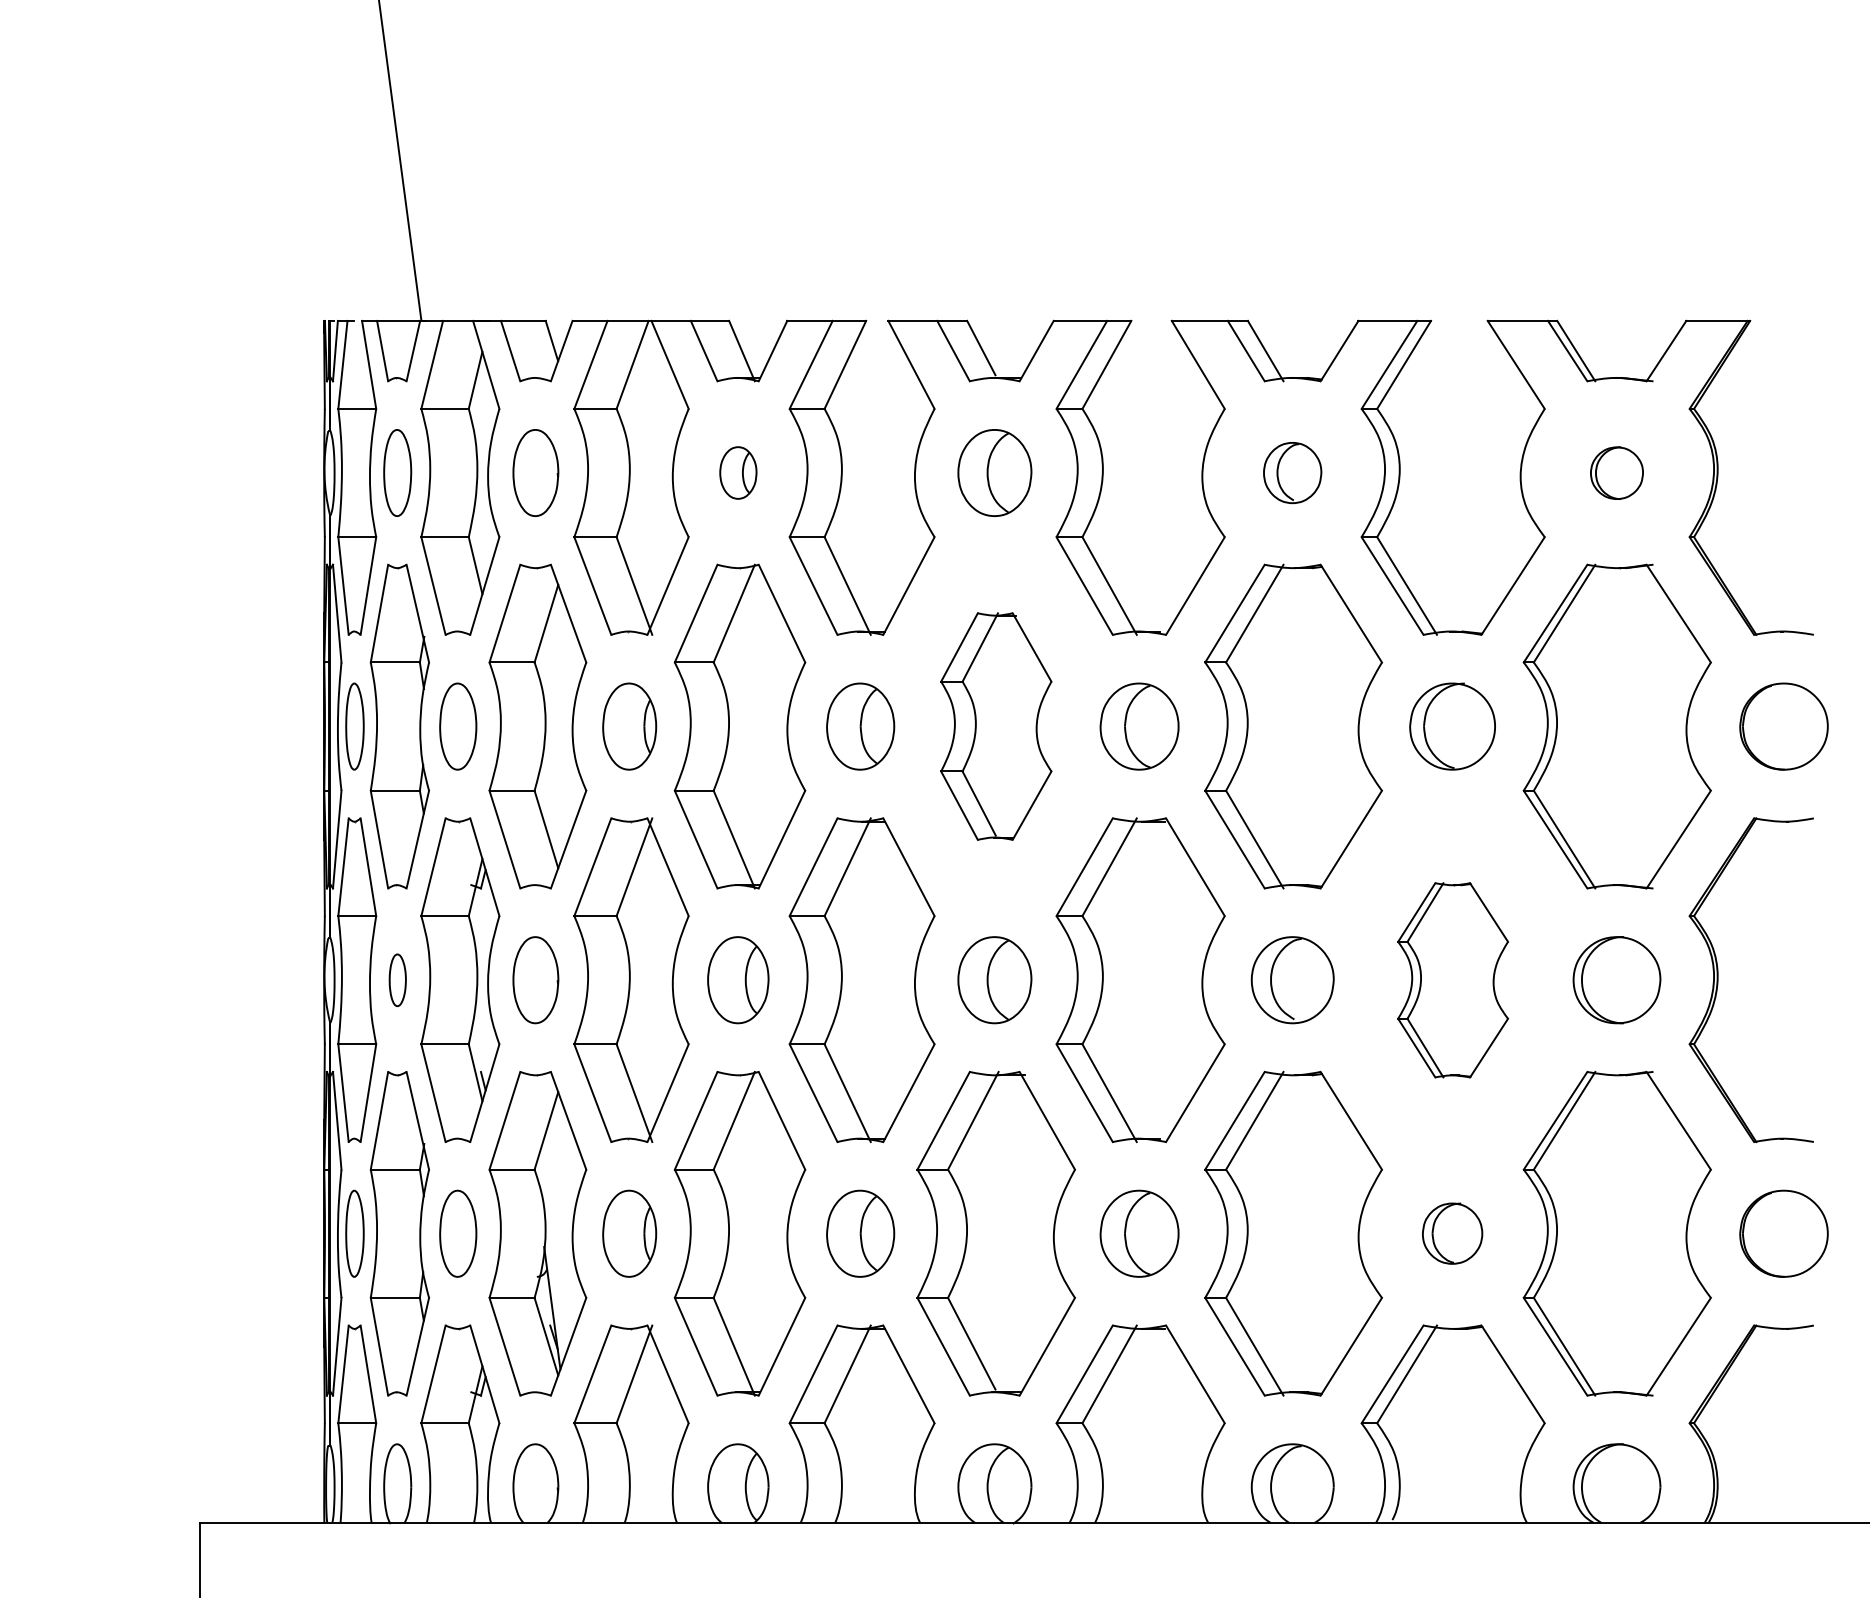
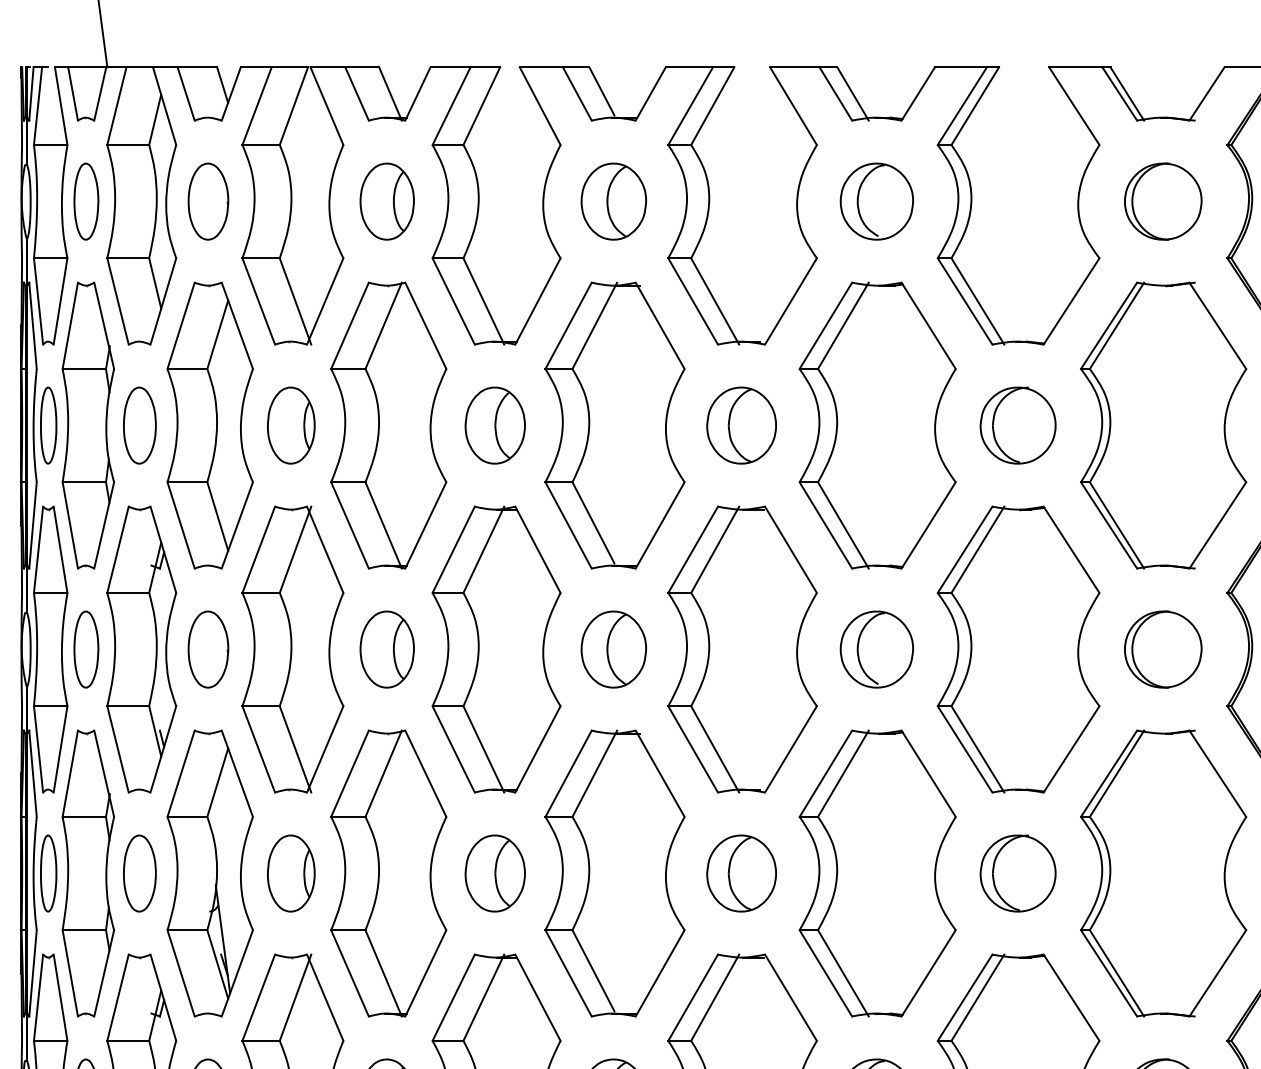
part: (738, 472) -> (387, 201), size x1.67
part: (1292, 472) -> (876, 201), size x1.43
part: (1616, 473) -> (1162, 202), size x1.67
part: (996, 726) -> (615, 425), size x1.43
part: (397, 980) -> (86, 649), size x1.67
part: (1452, 980) -> (1018, 649), size x1.67
part: (1452, 1233) -> (1018, 873), size x1.43

